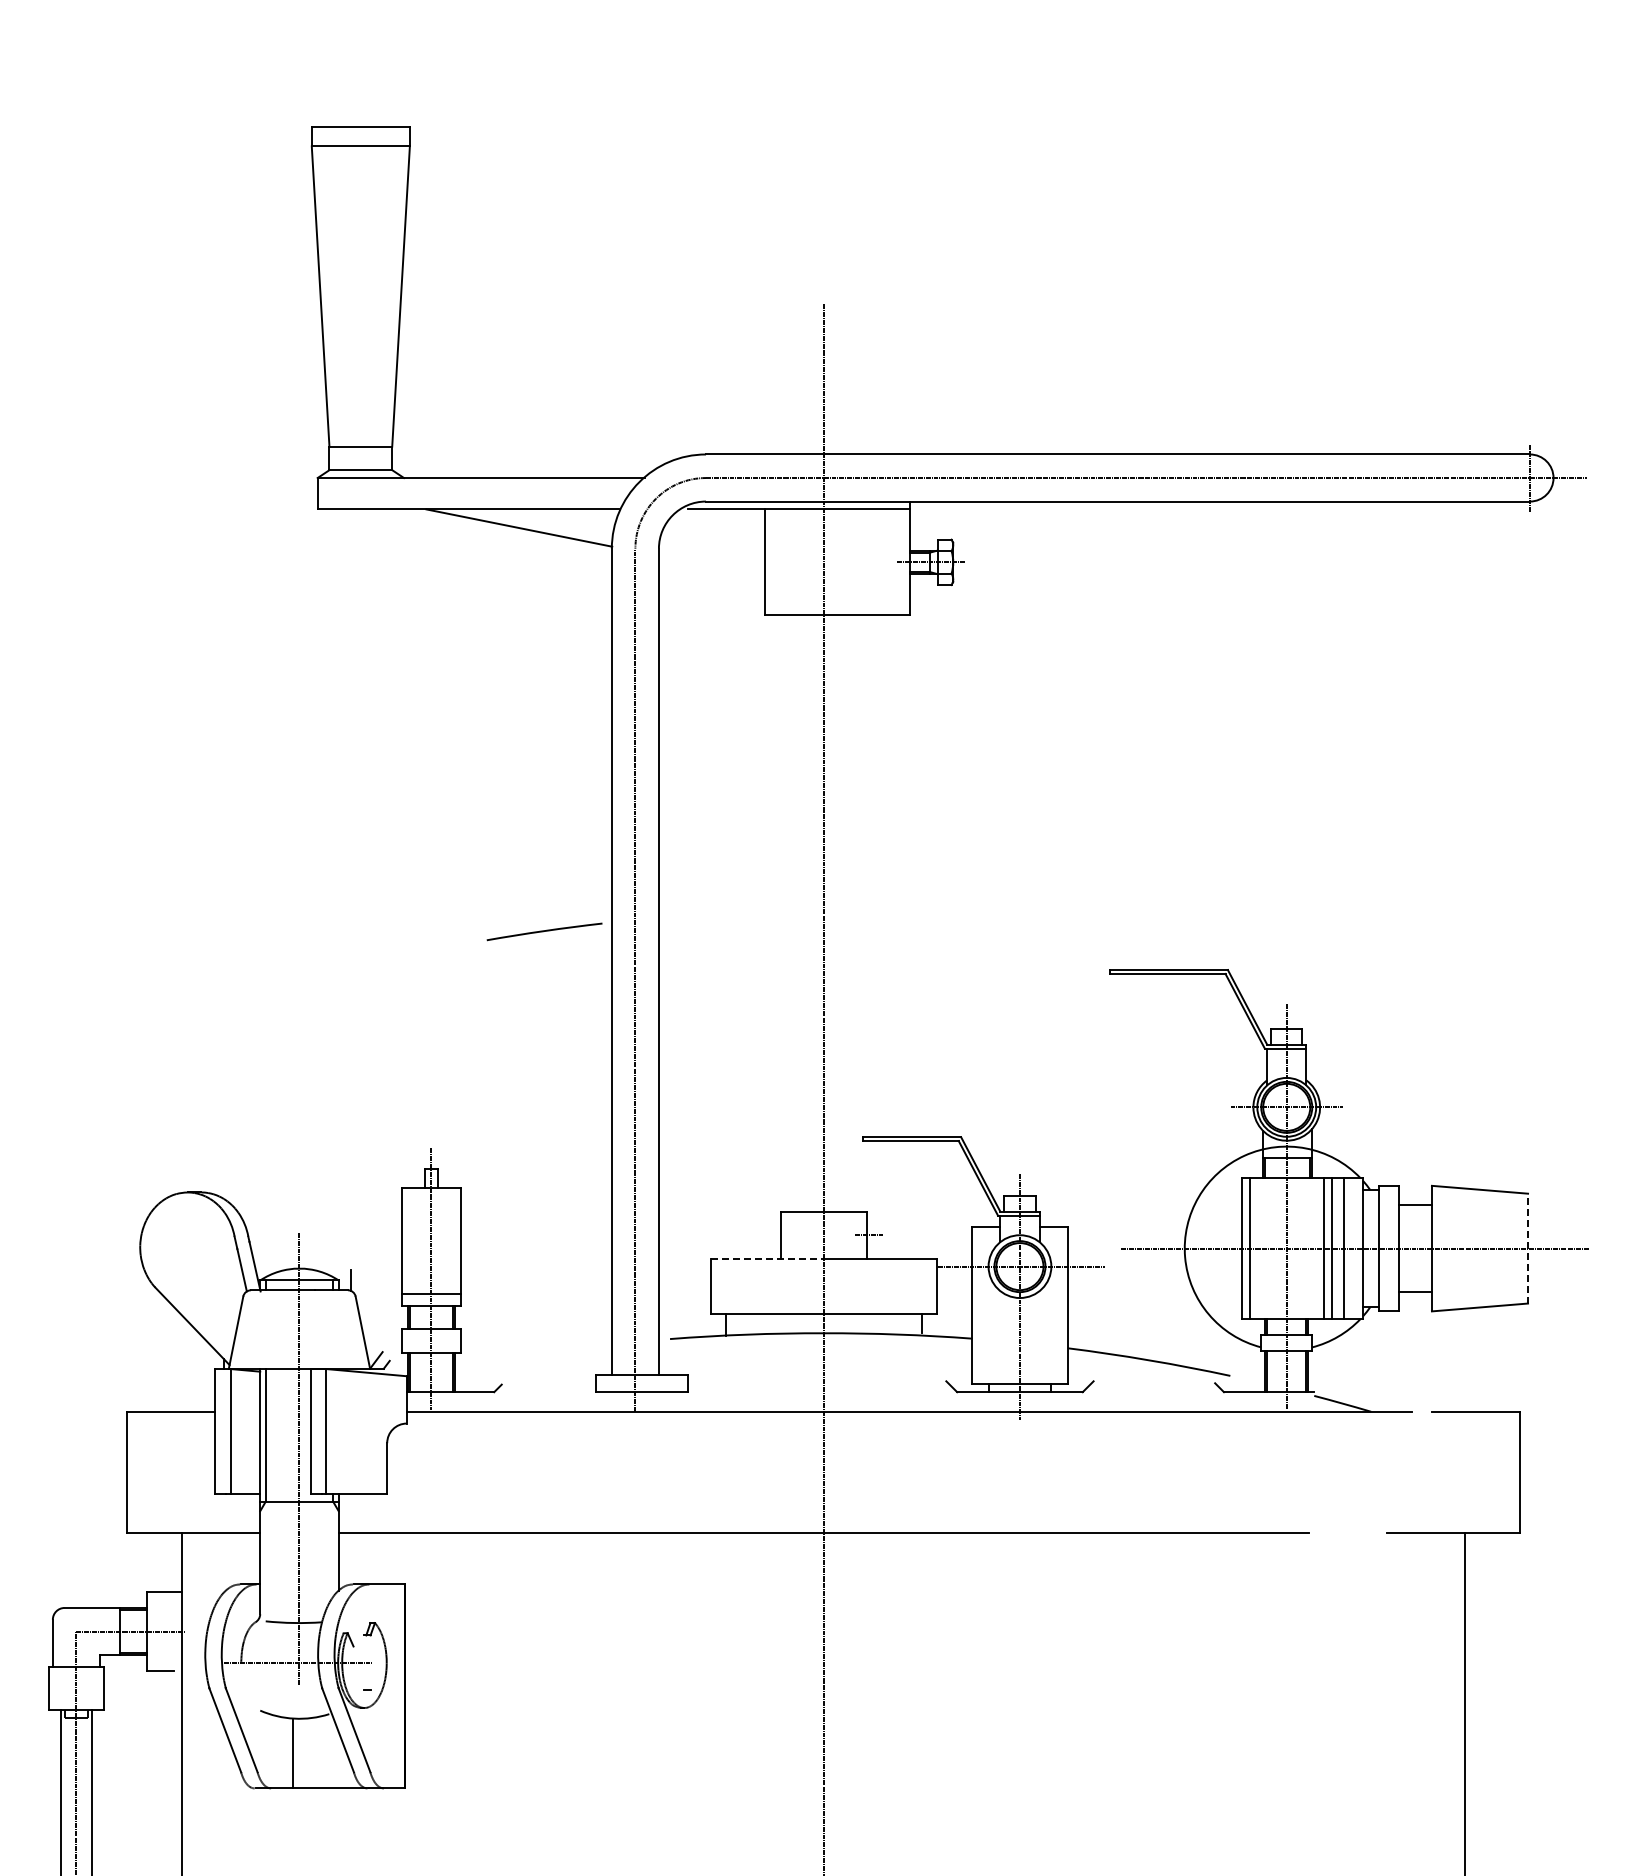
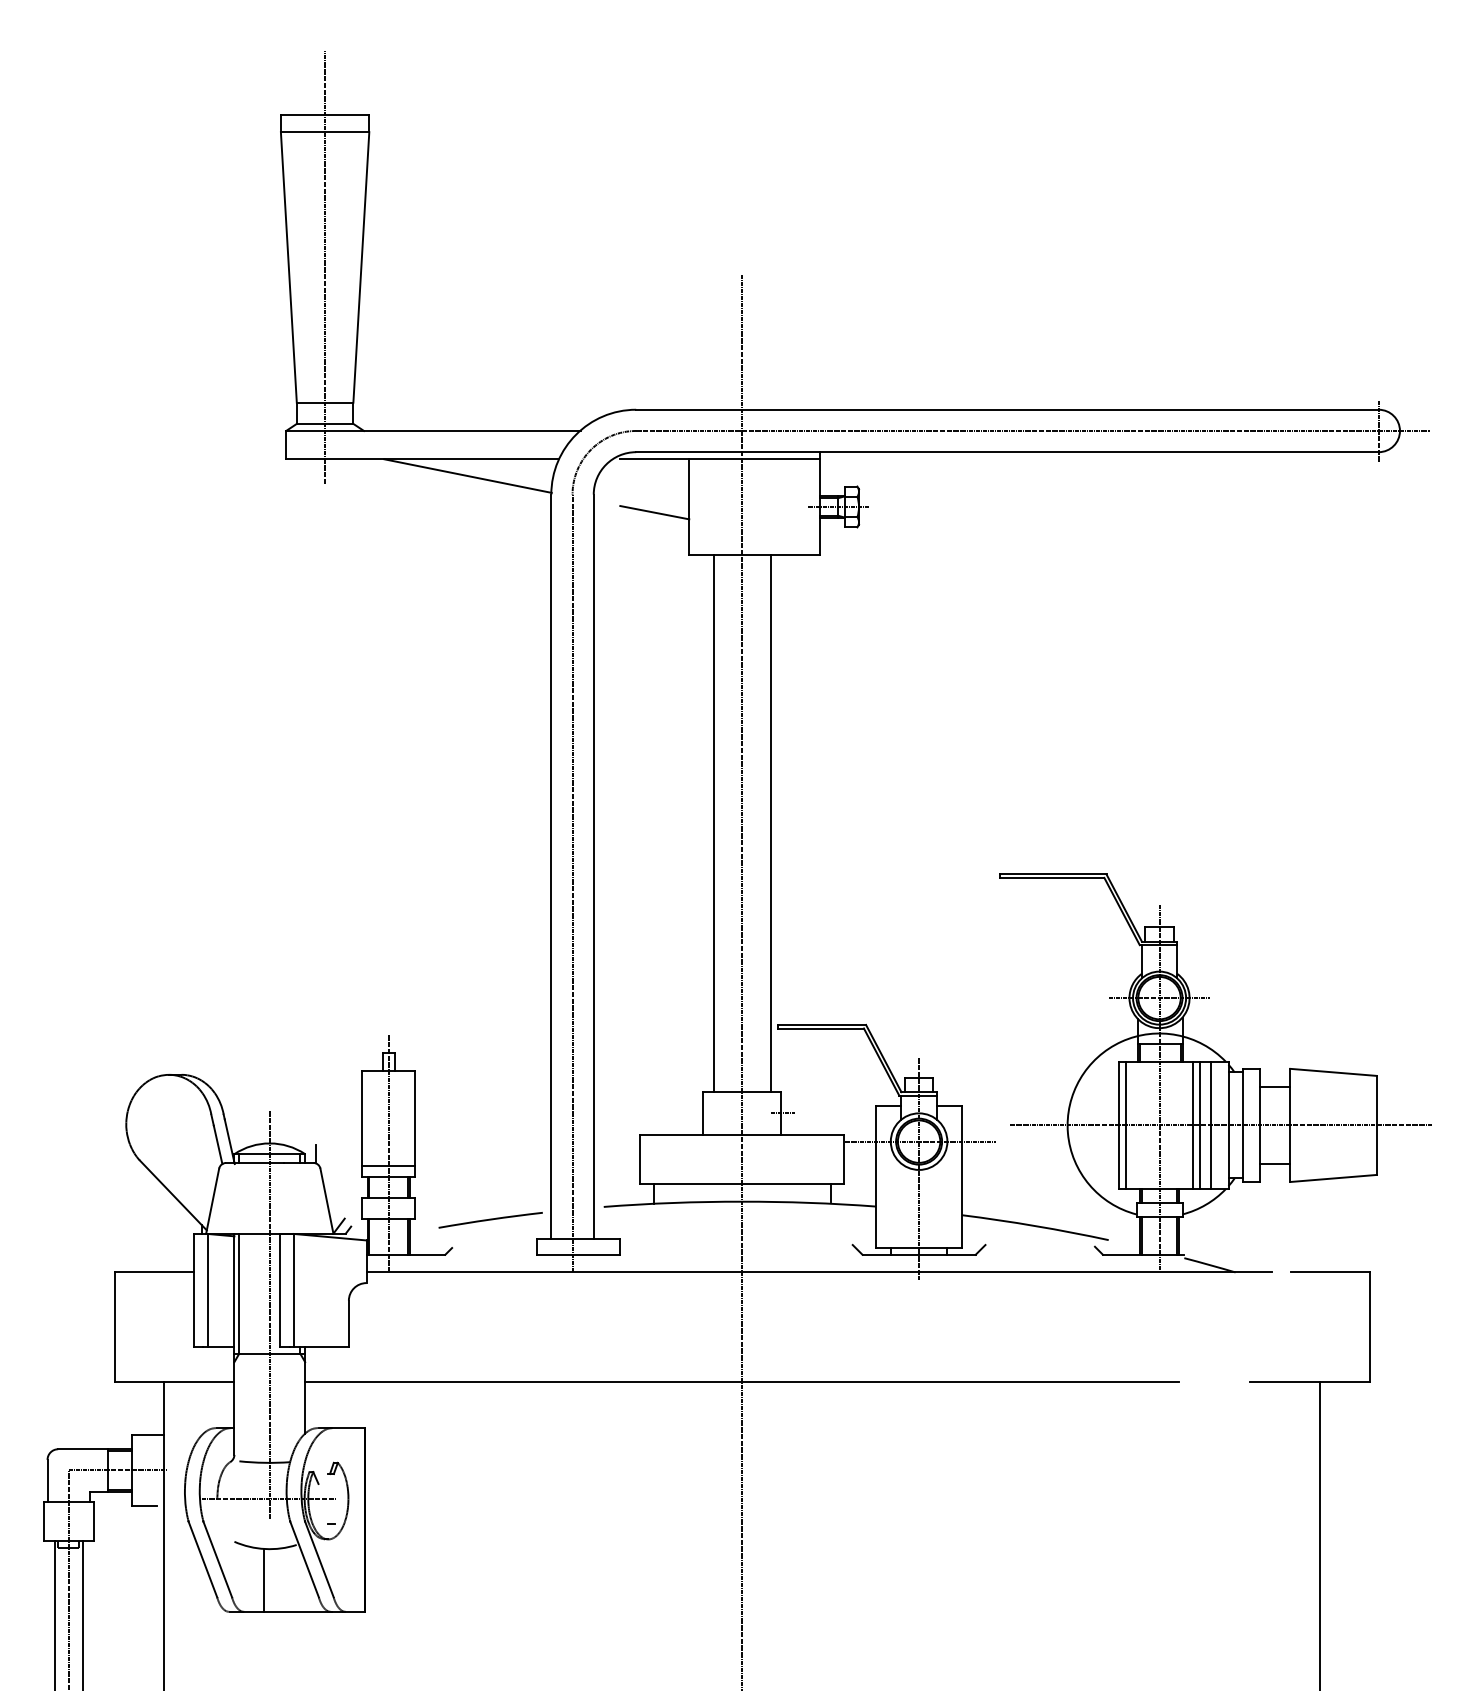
line: (360, 296) -> (324, 267), added
line: (726, 568) -> (654, 512), added
line: (792, 913) -> (714, 823), added
line: (855, 913) -> (770, 823), added
line: (544, 931) -> (490, 1219), moved
line: (1528, 1248) -> (1377, 1125), dashed -> solid
line: (767, 1258) -> (691, 1134), dashed -> solid

